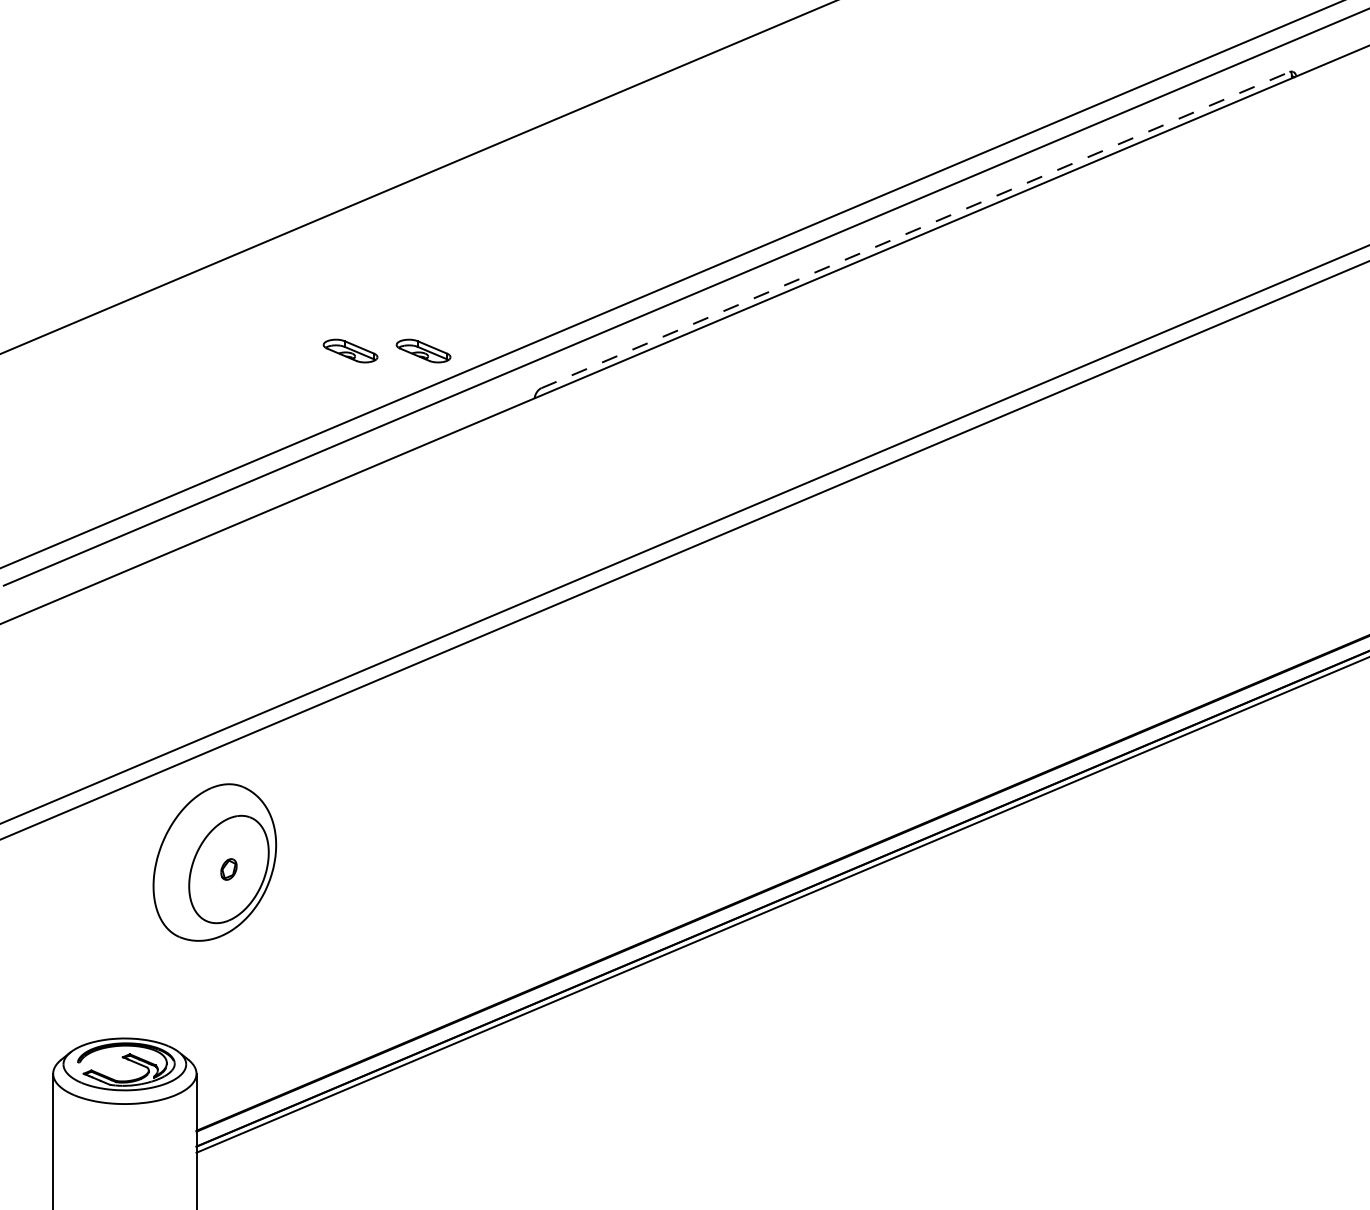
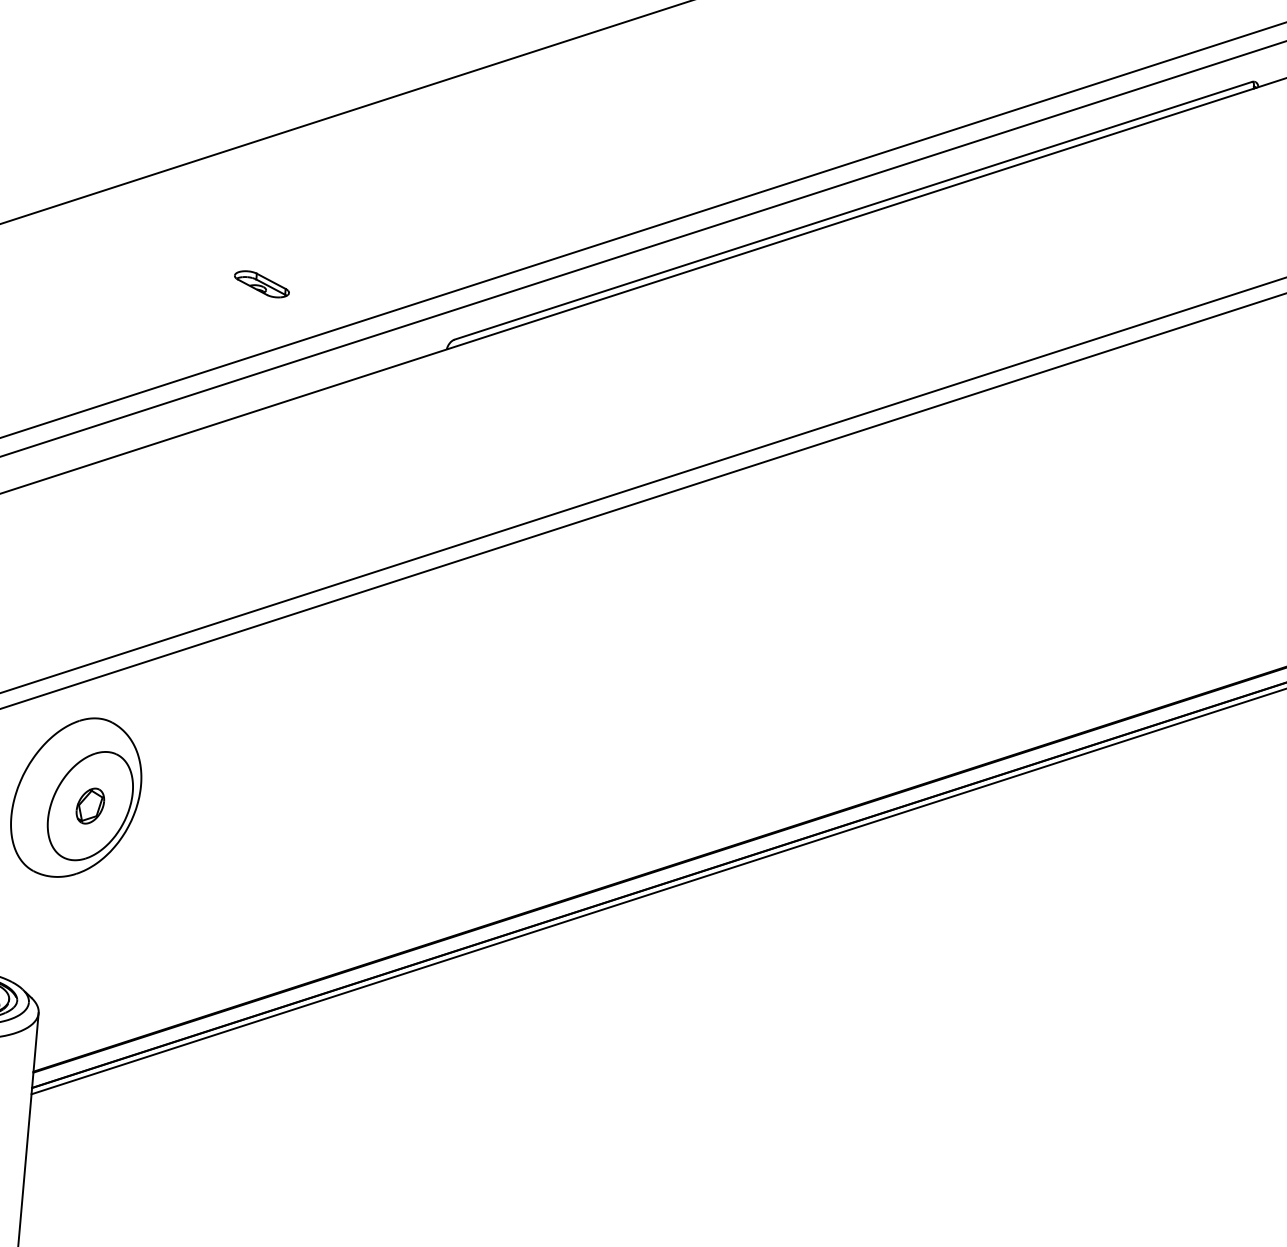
line: (915, 229) -> (853, 210), dashed -> solid
part: (423, 350) -> (336, 290), removed
part: (228, 869) -> (89, 806), size x1.67

